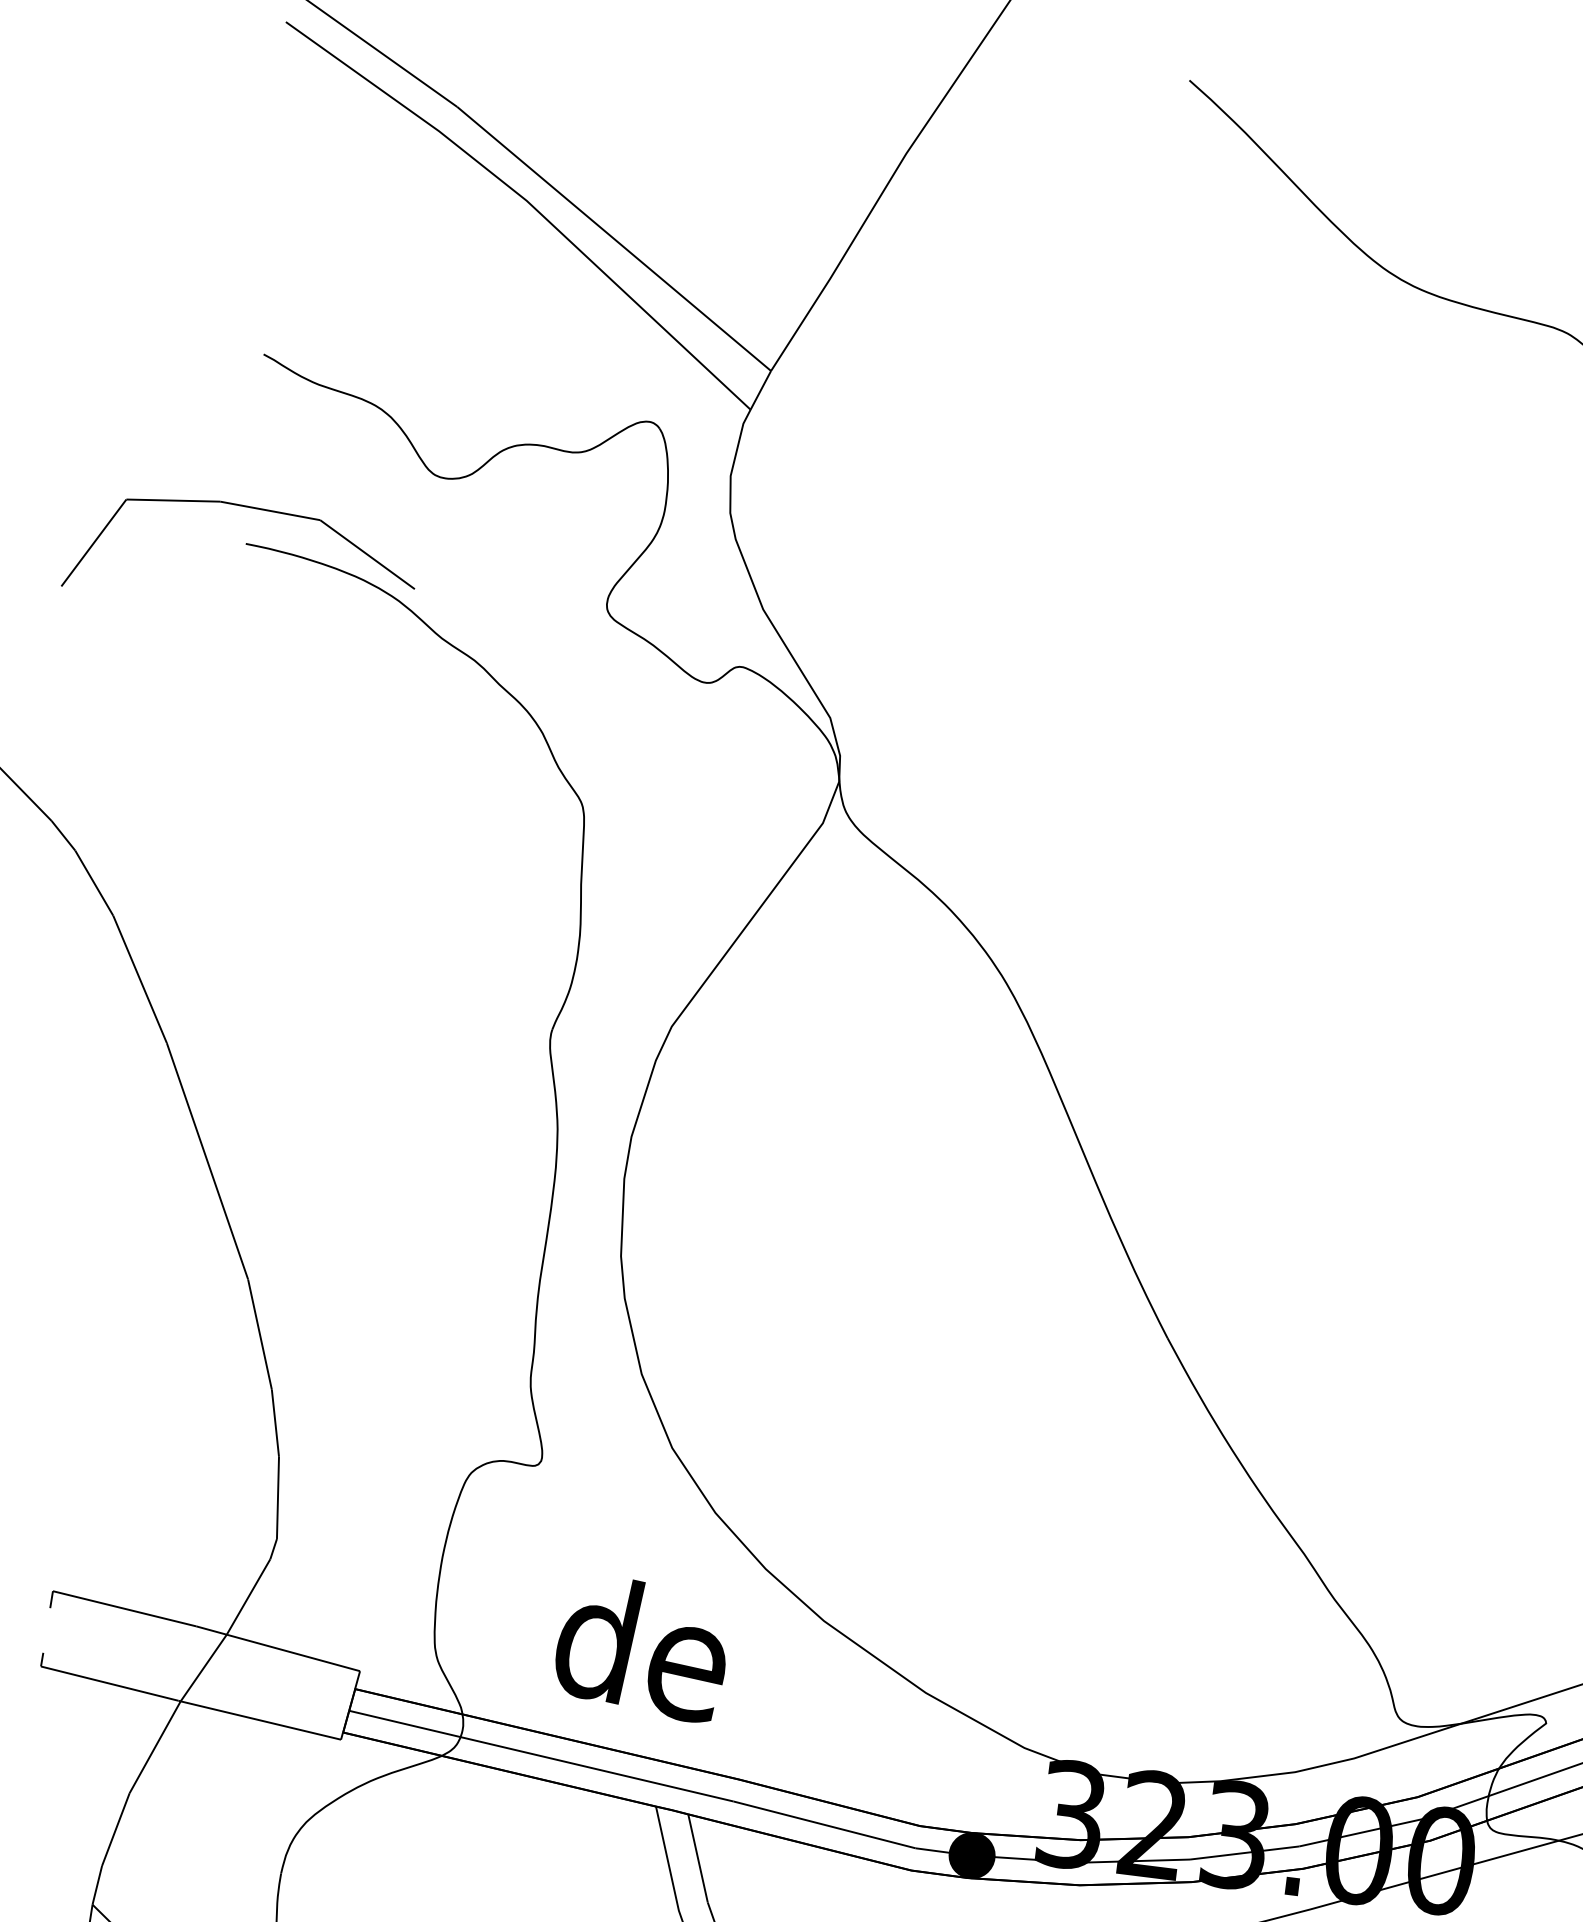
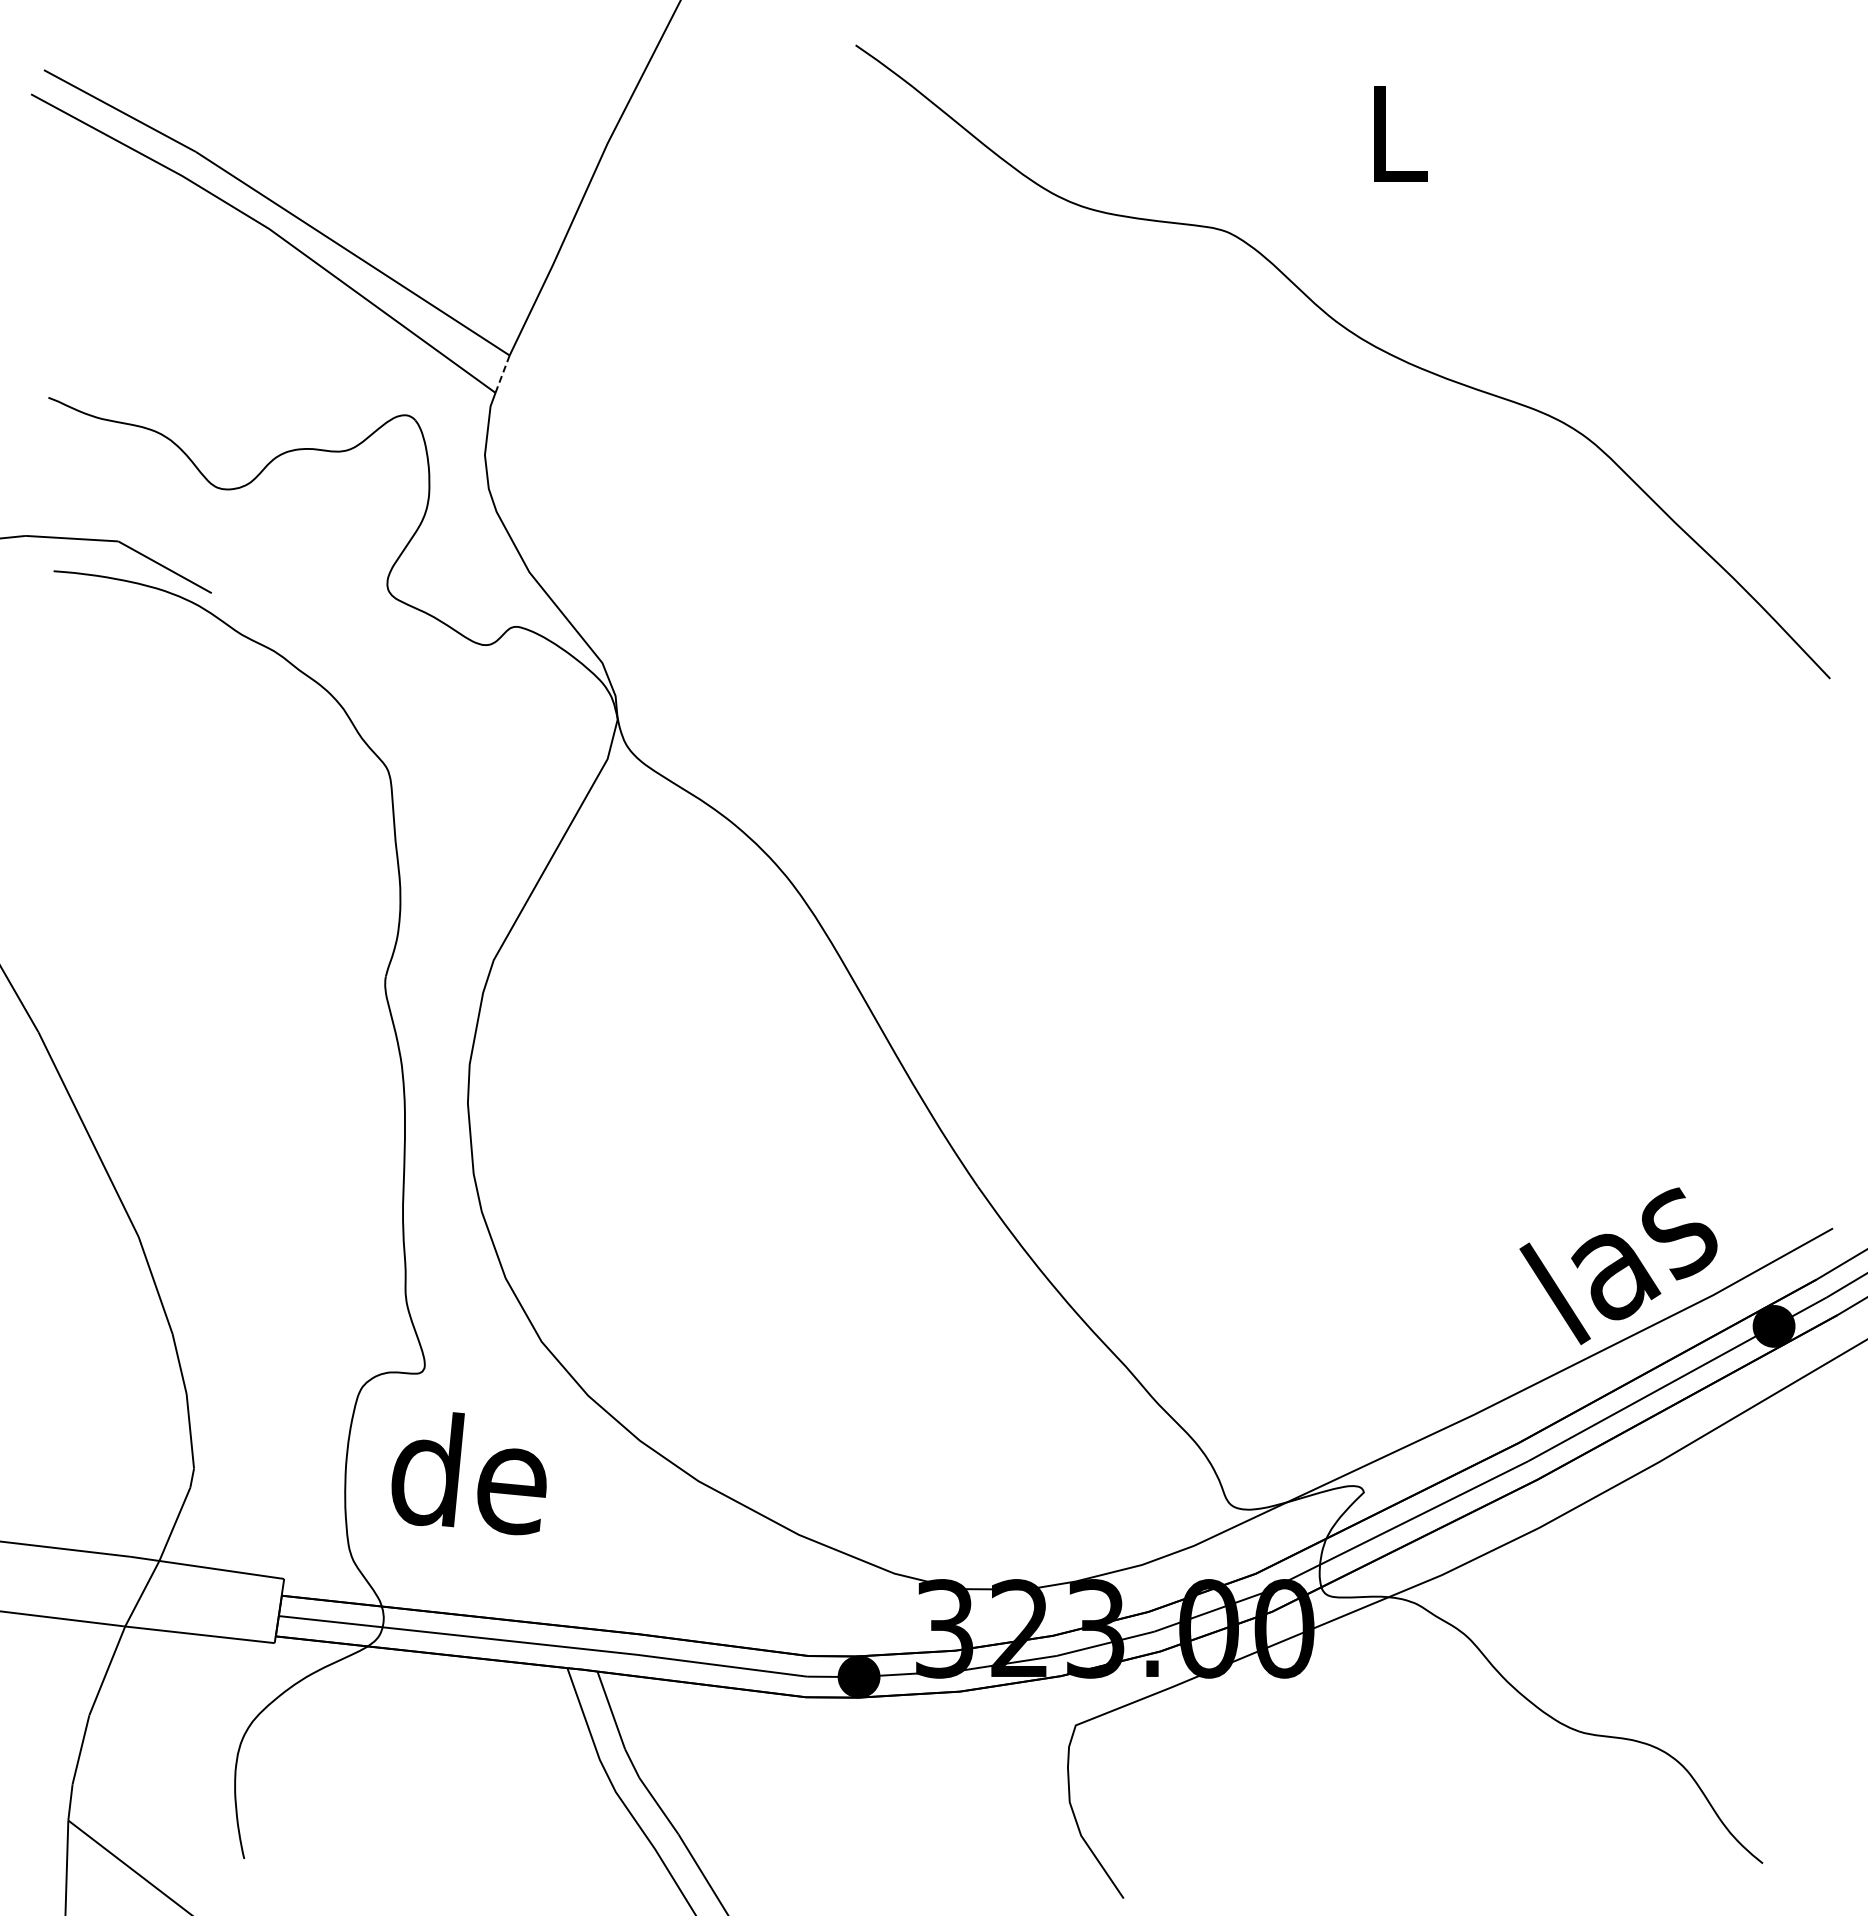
line: (760, 390) -> (502, 374), solid -> dashed
text: (641, 1648) -> (468, 1473), moved

